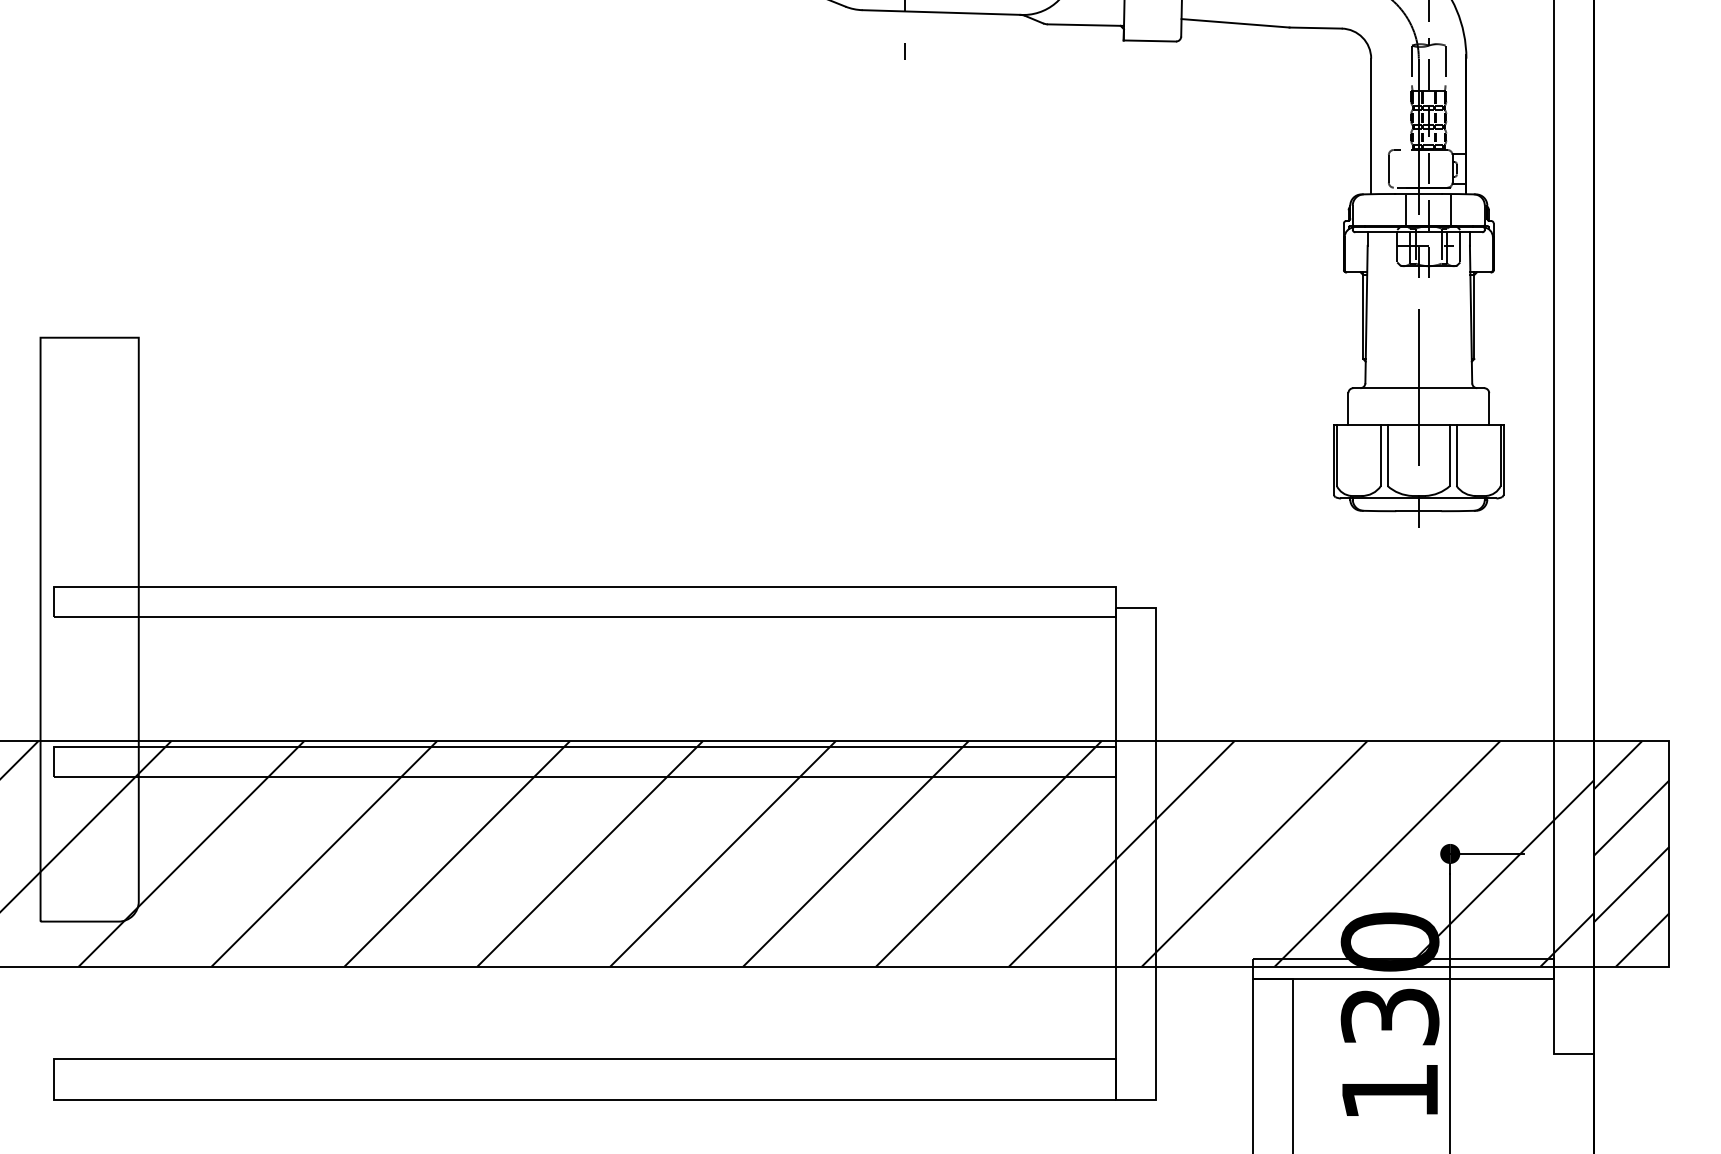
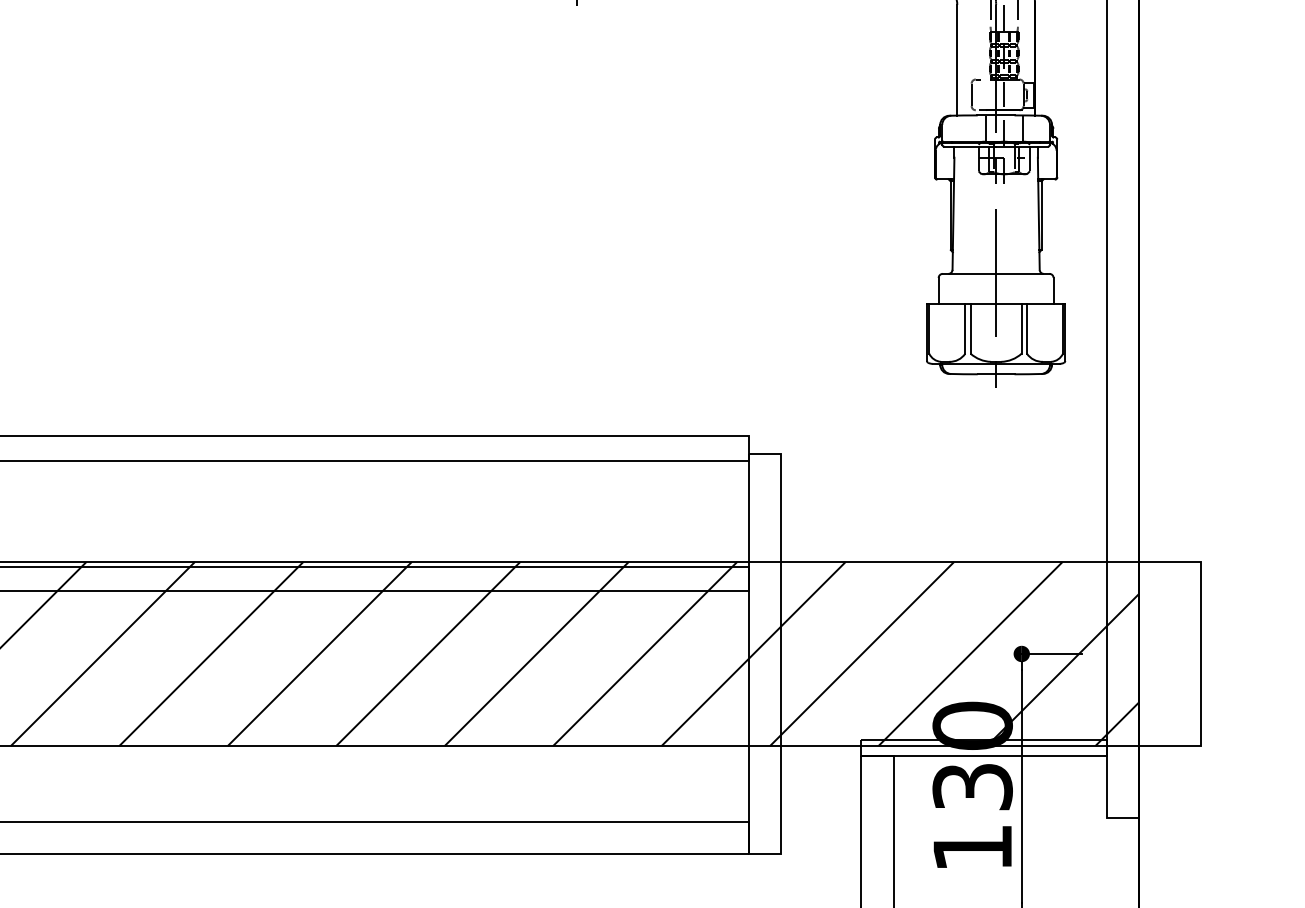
hatch: (1631, 853) -> (1169, 653), removed

